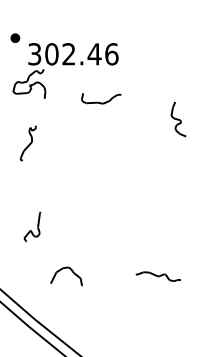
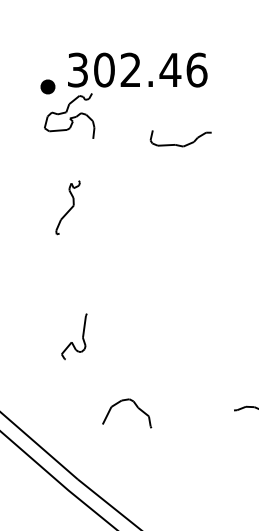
part: (15, 37) -> (48, 85), moved

